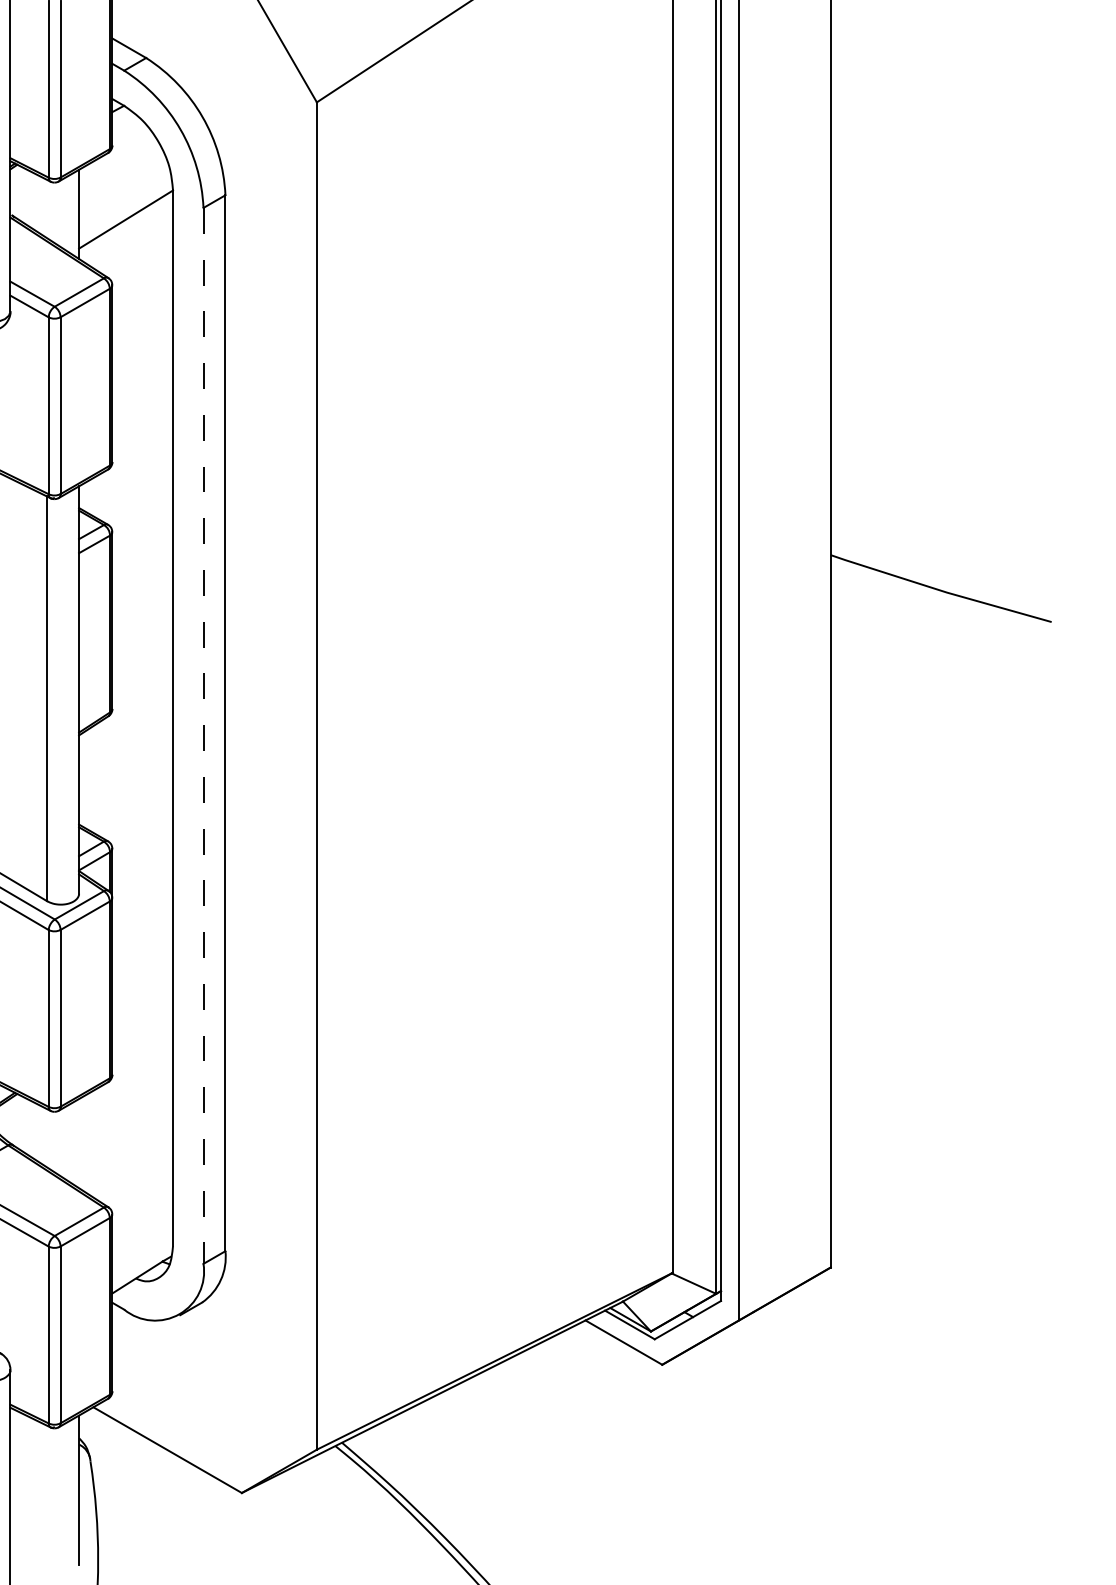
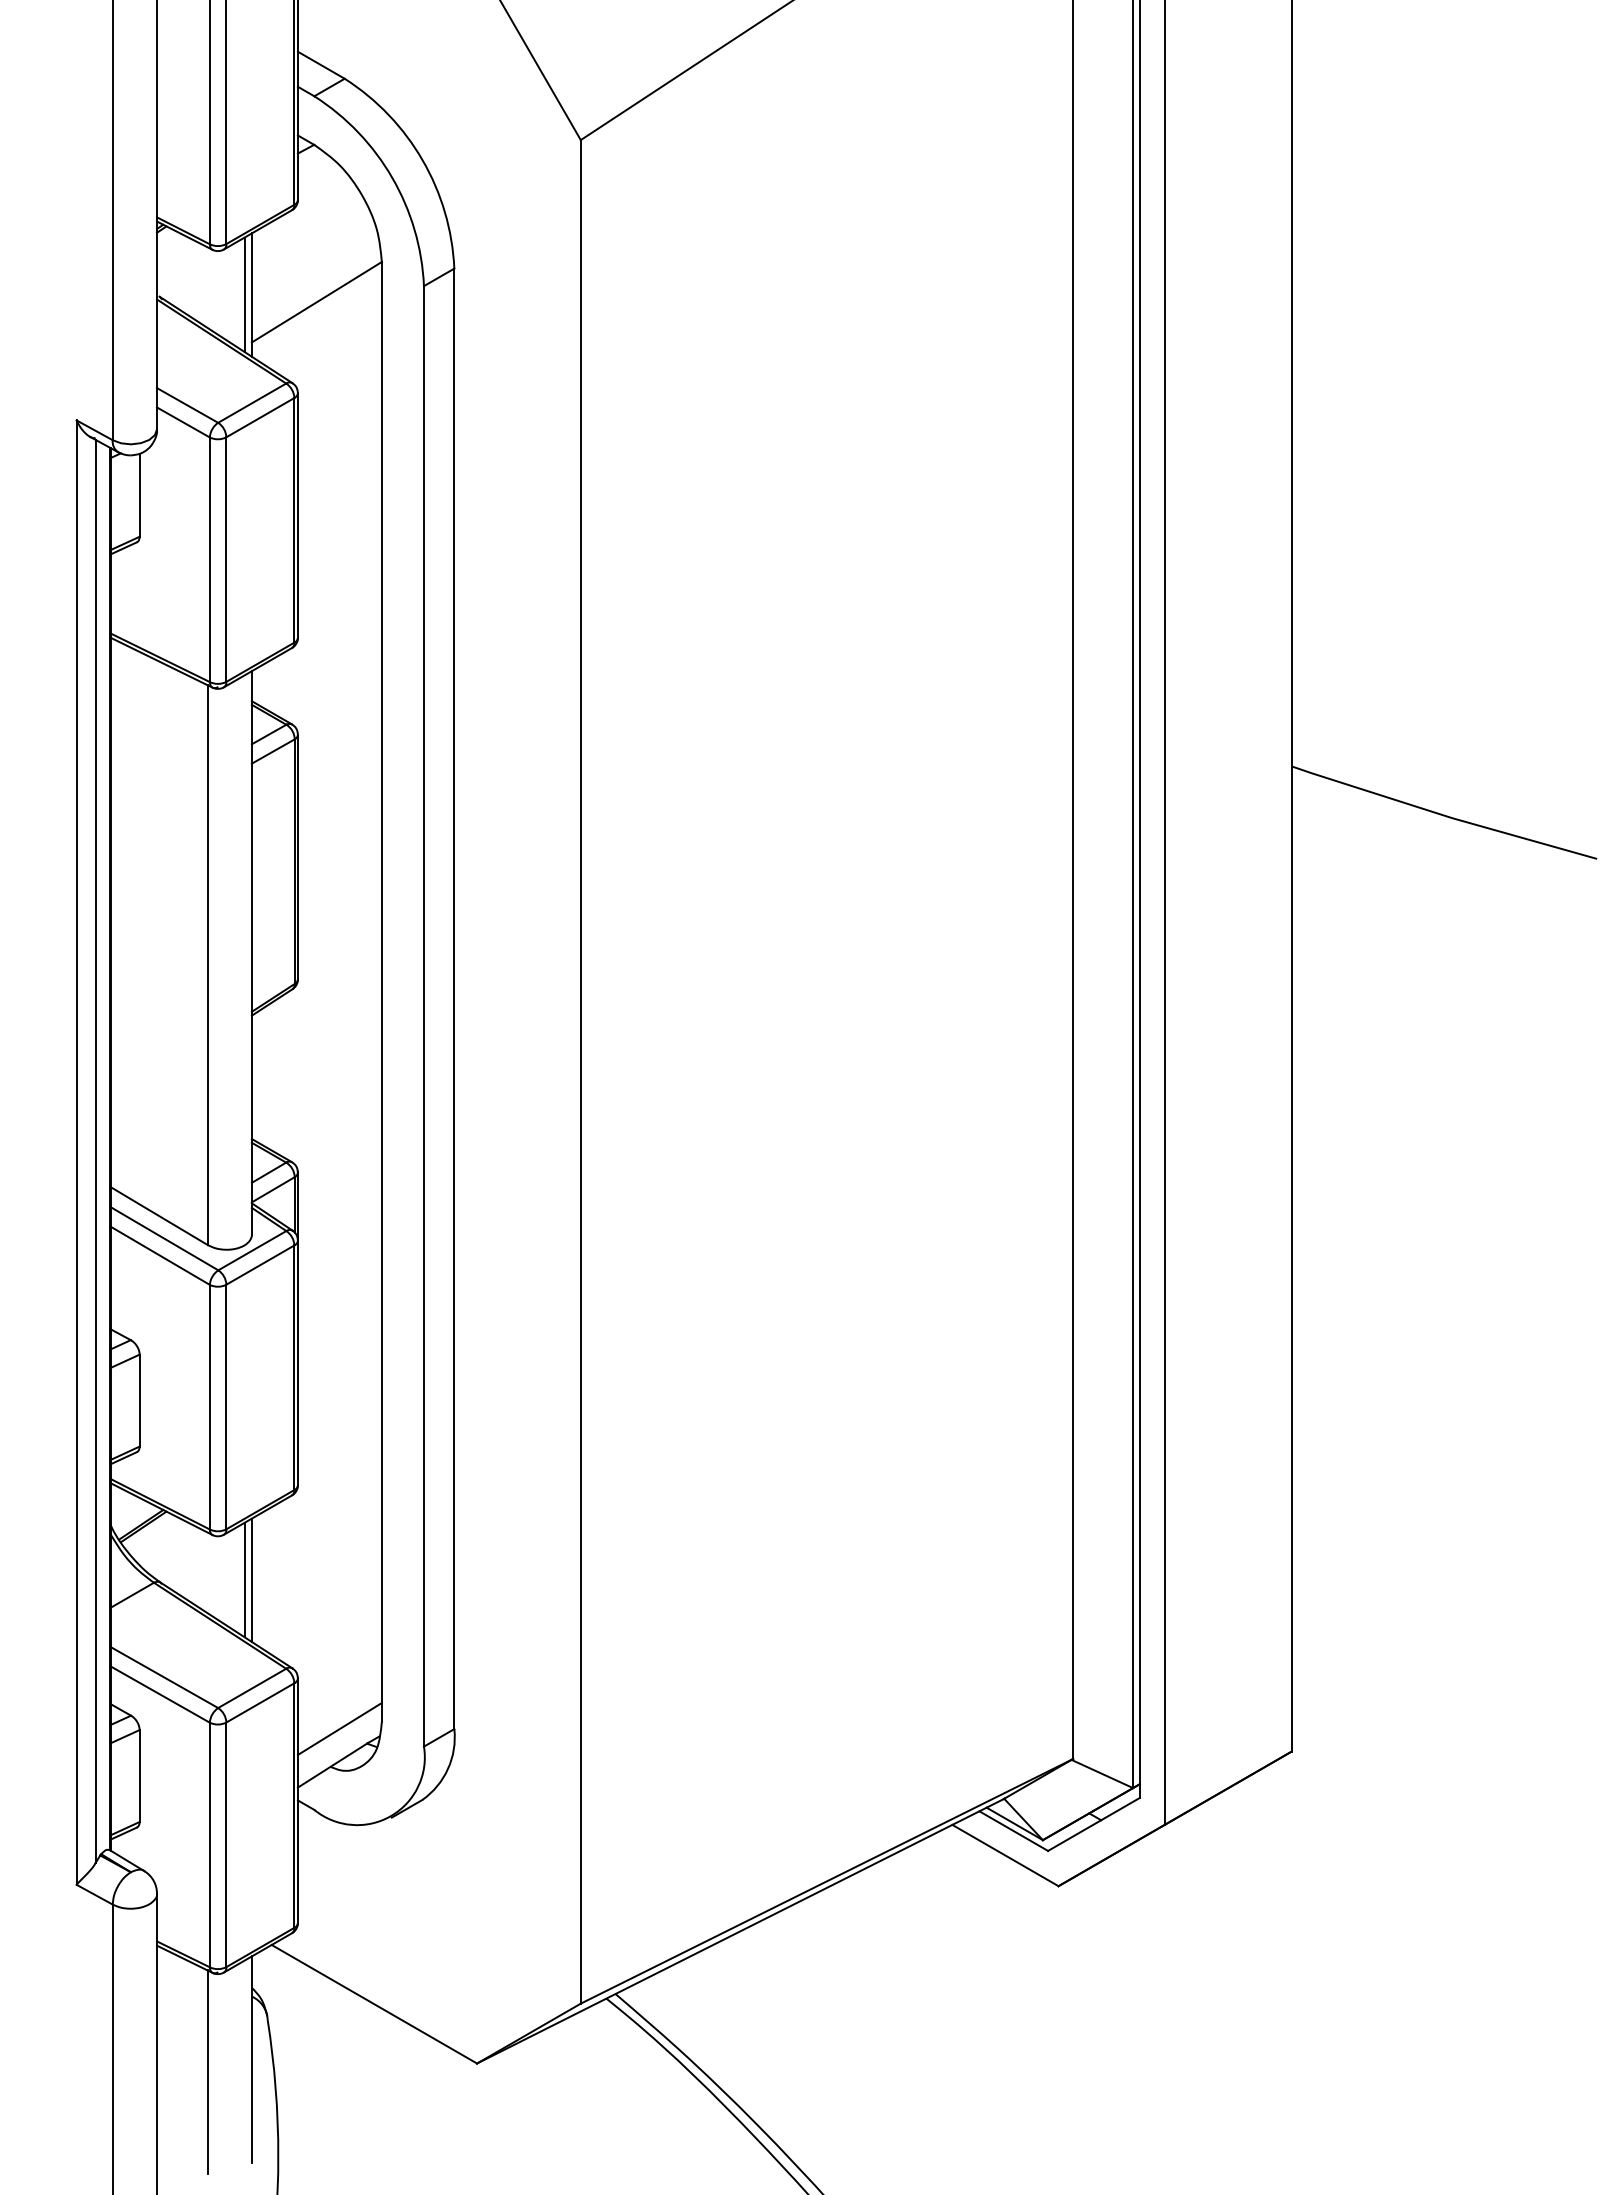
line: (73, 213) -> (244, 294), added
line: (203, 735) -> (423, 1016), dashed -> solid
line: (73, 1143) -> (244, 1579), added
line: (78, 1143) -> (251, 1579), added
line: (142, 1250) -> (339, 1728), added
line: (46, 1498) -> (207, 2071), added

